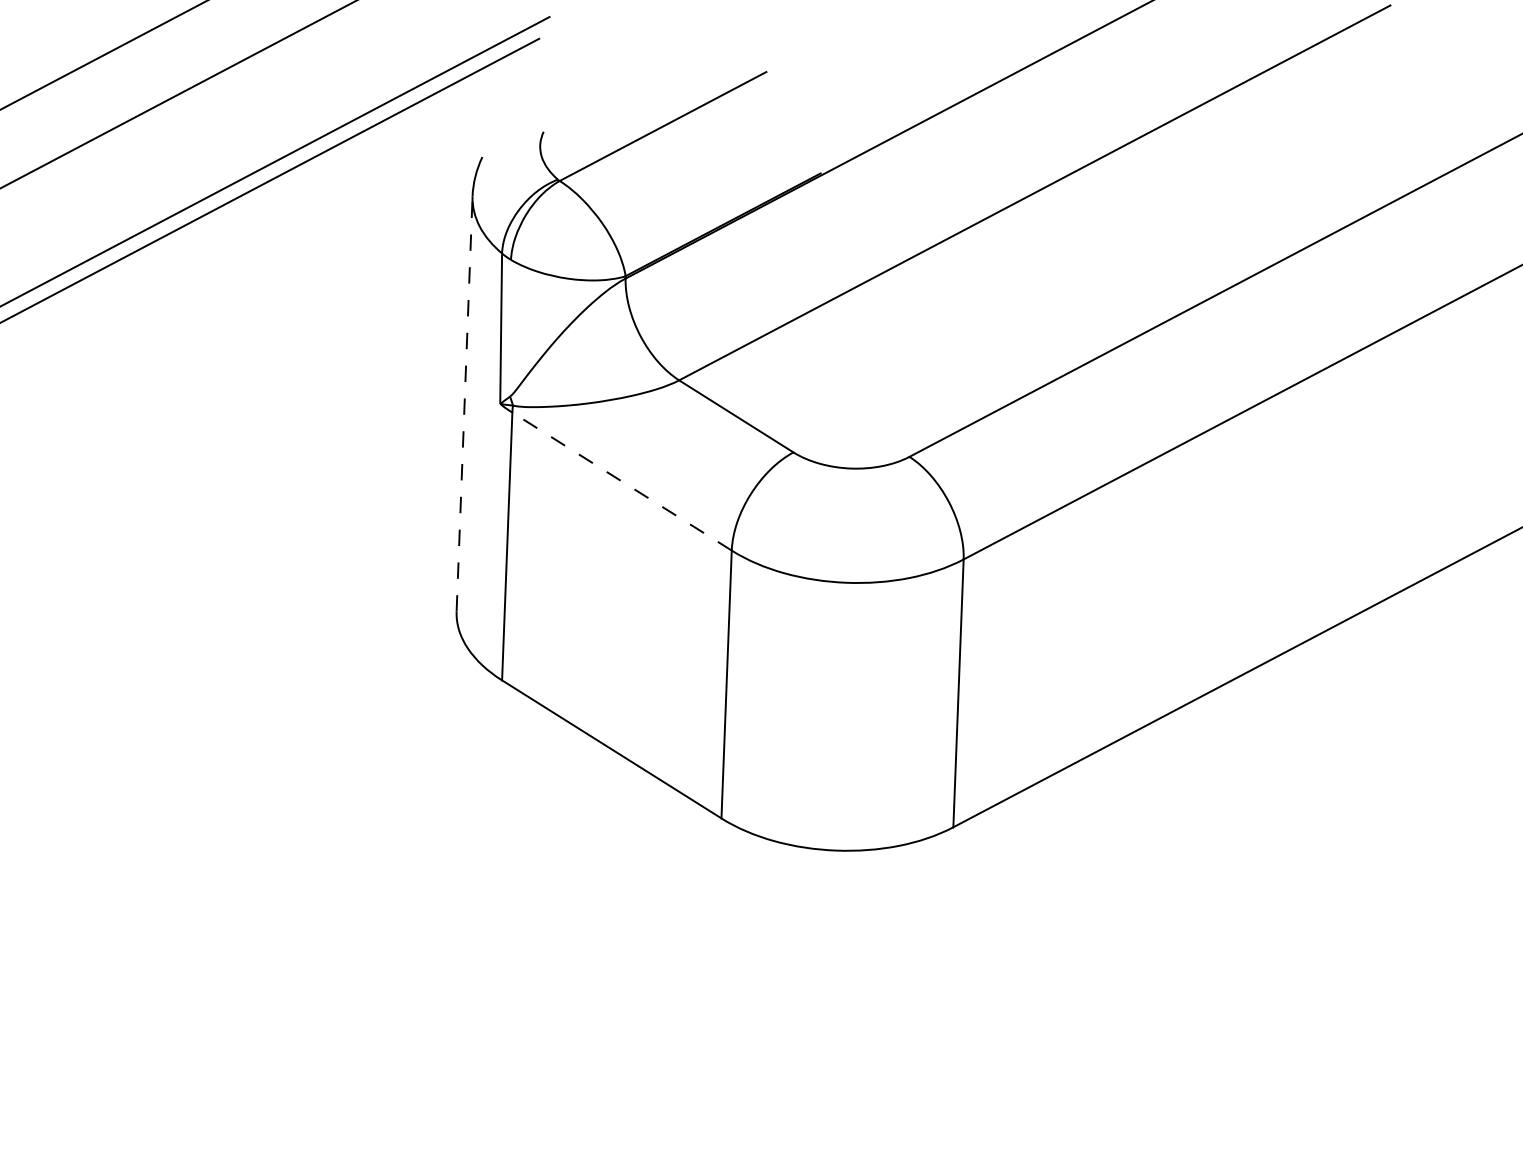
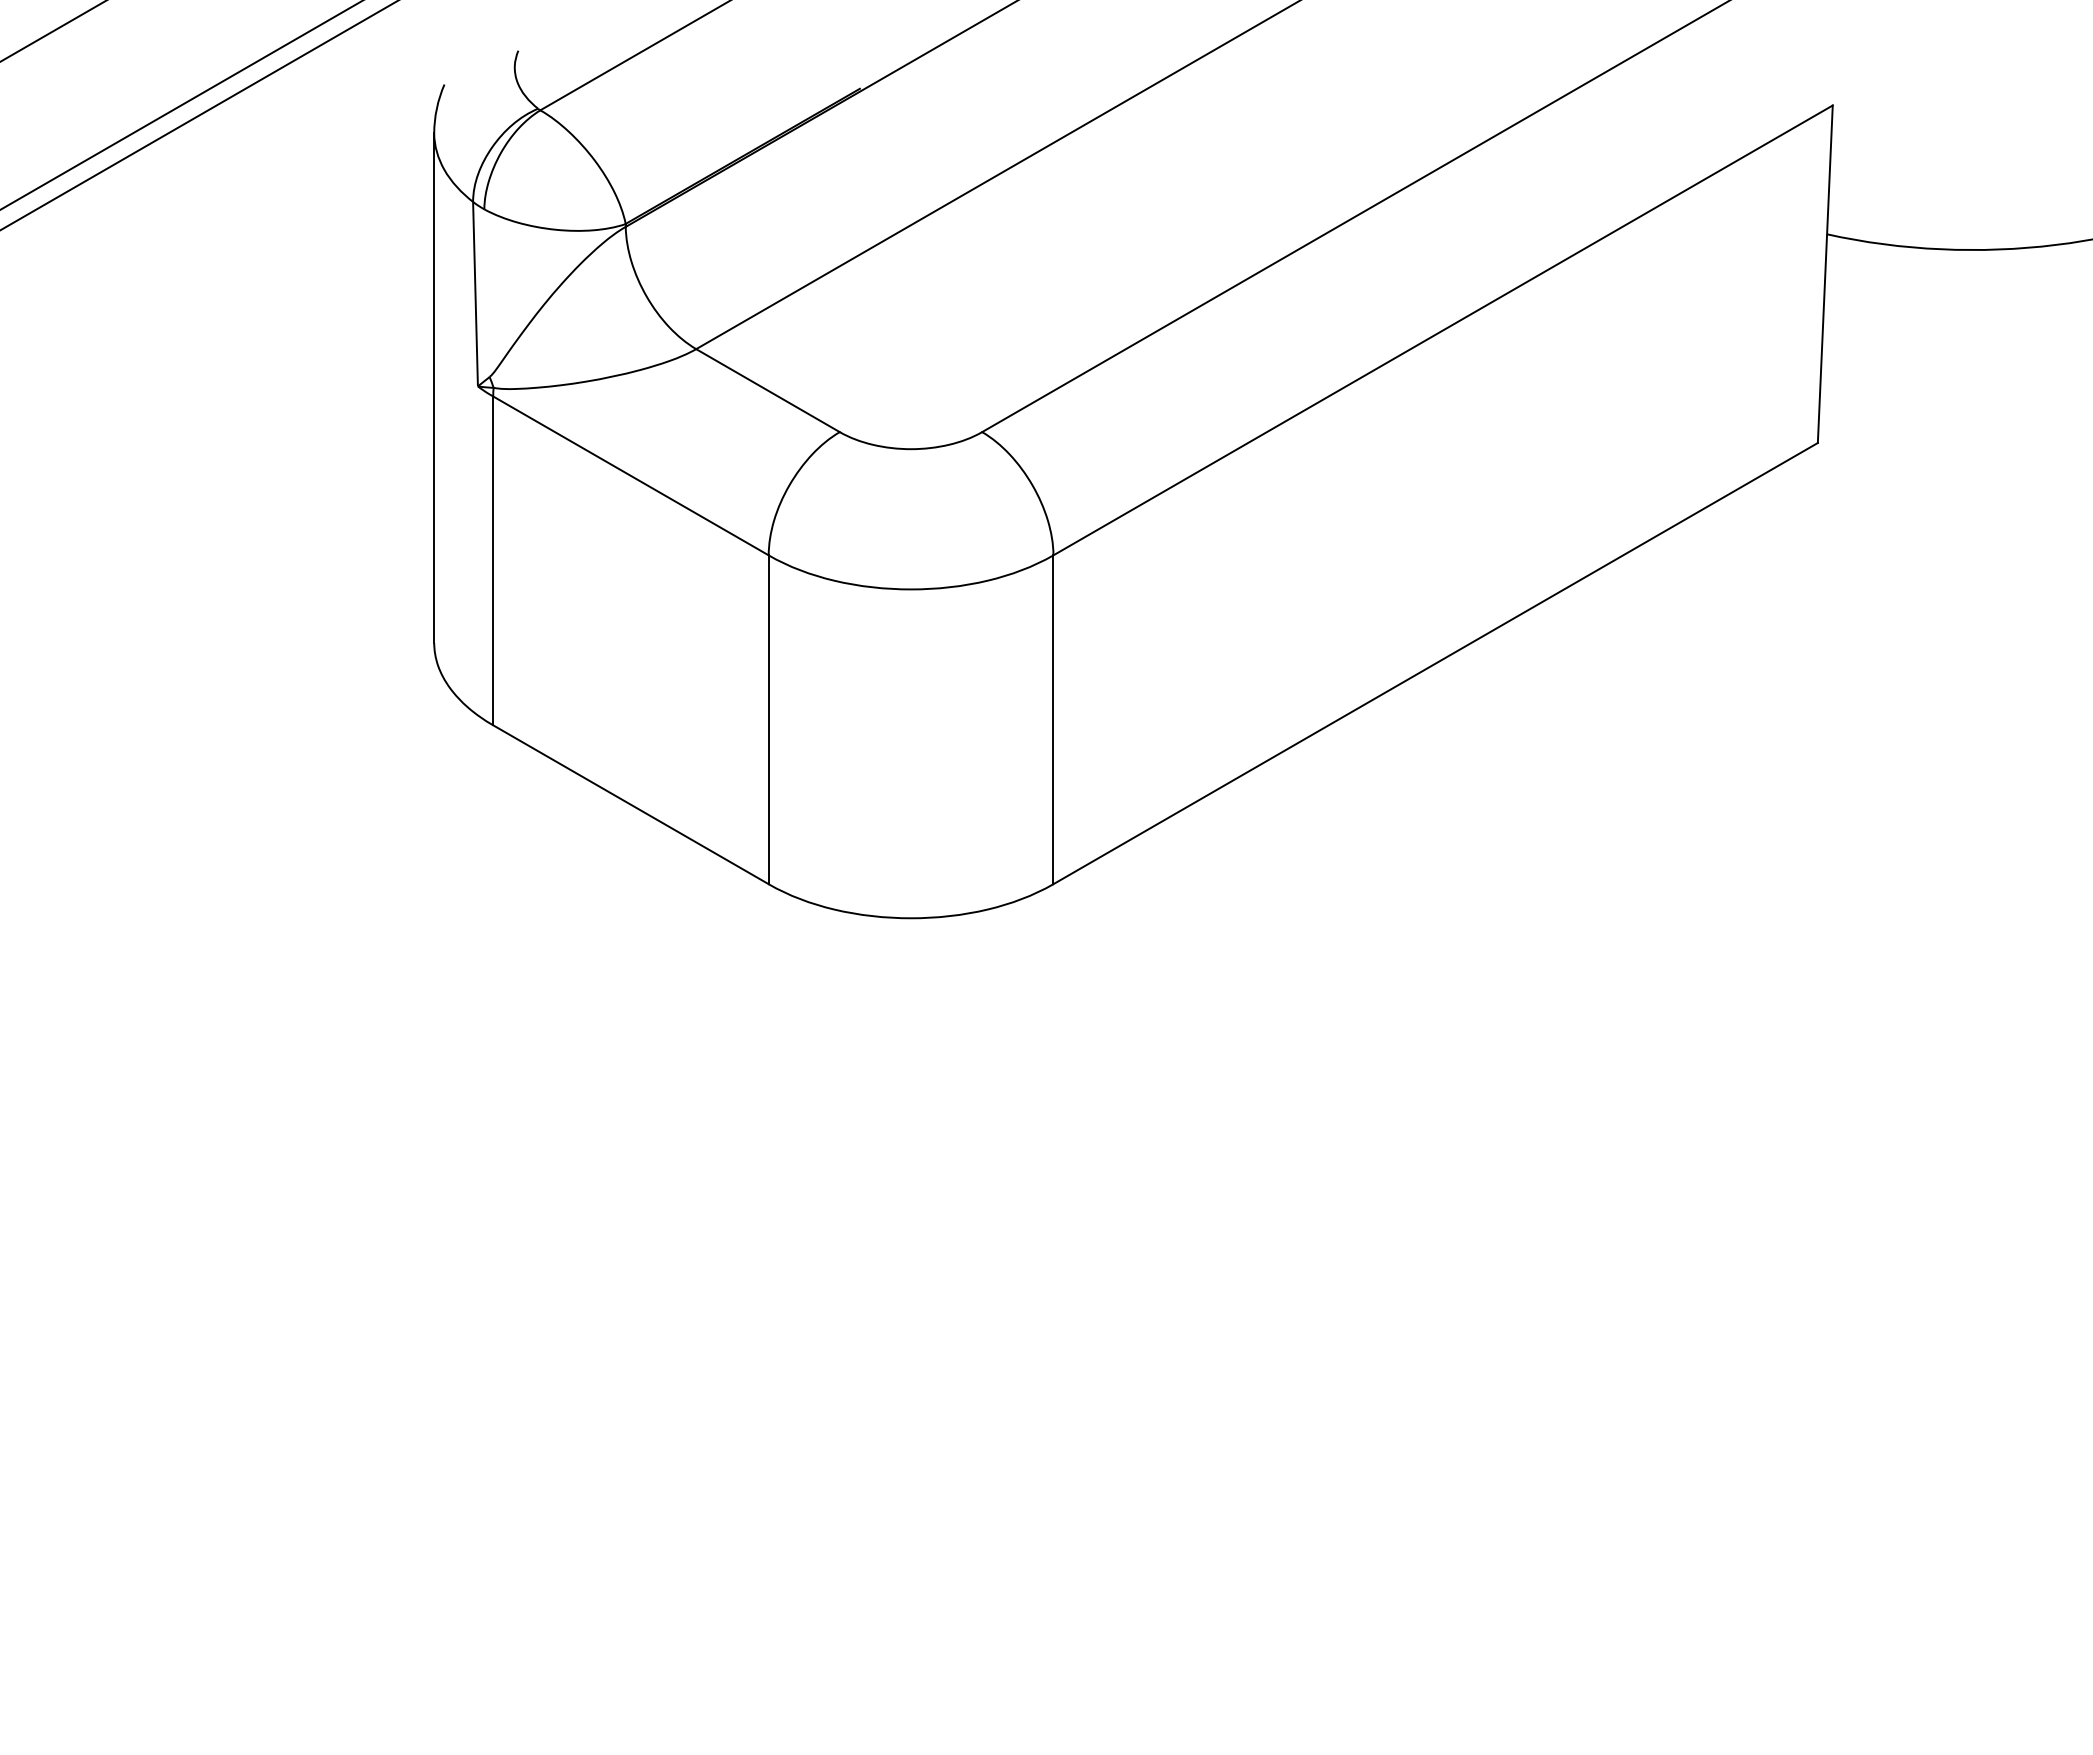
line: (464, 404) -> (434, 388), dashed -> solid
line: (621, 481) -> (630, 475), dashed -> solid

